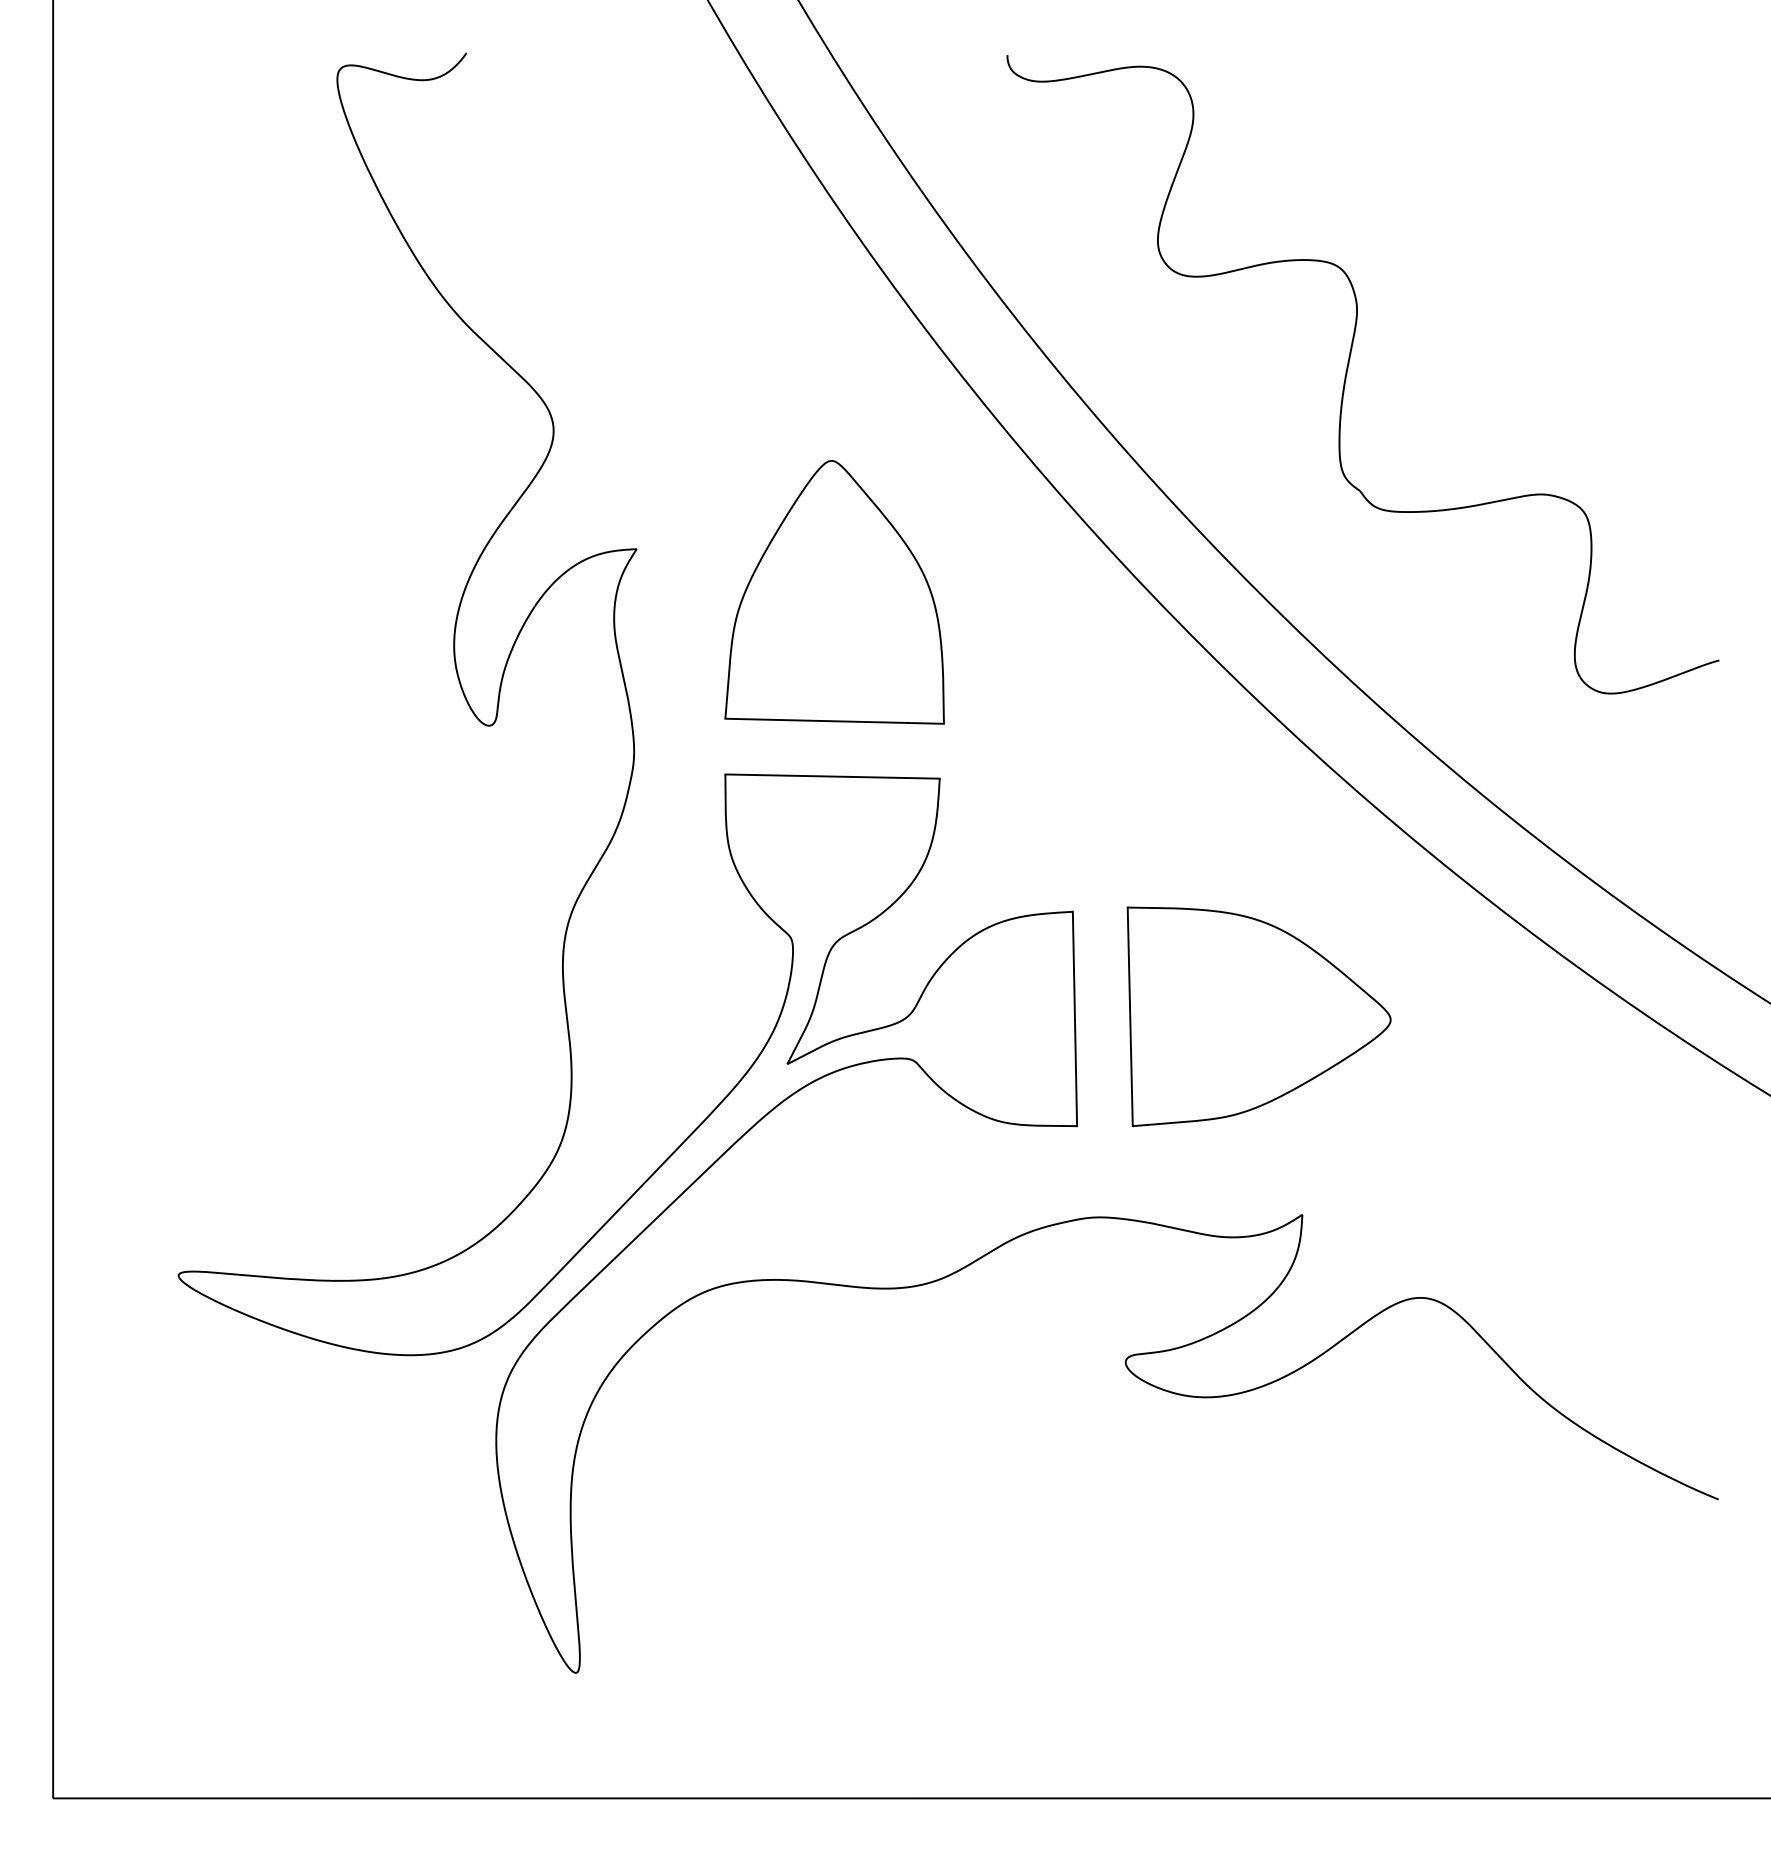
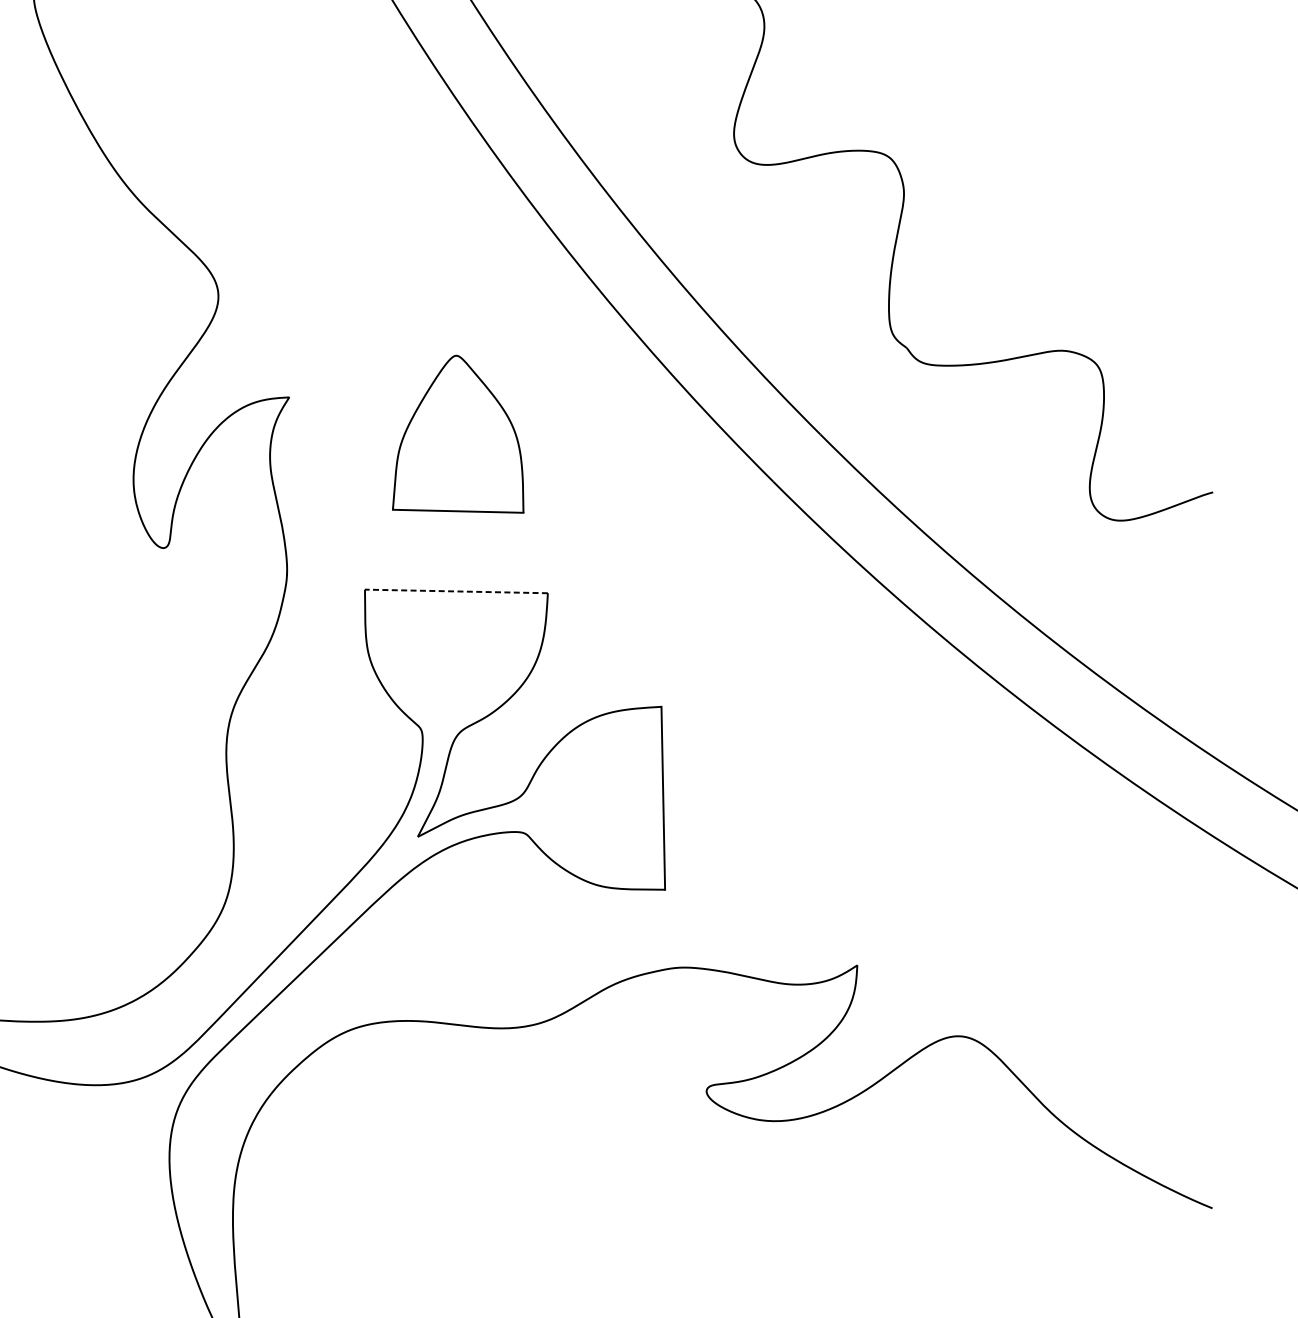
part: (834, 592) -> (458, 434), size x0.7
line: (832, 776) -> (456, 591), solid -> dashed
part: (1258, 1016) -> (819, 796), removed

